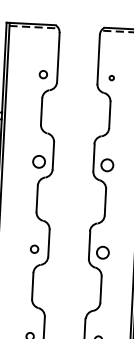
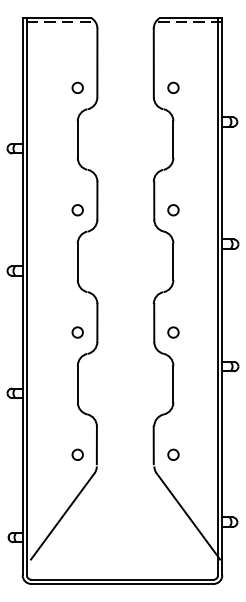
circle: (111, 77) -> (173, 87), size x1.67
circle: (38, 162) -> (77, 210), size x0.62
circle: (107, 165) -> (173, 210), size x0.62
circle: (102, 252) -> (173, 332), size x0.62

